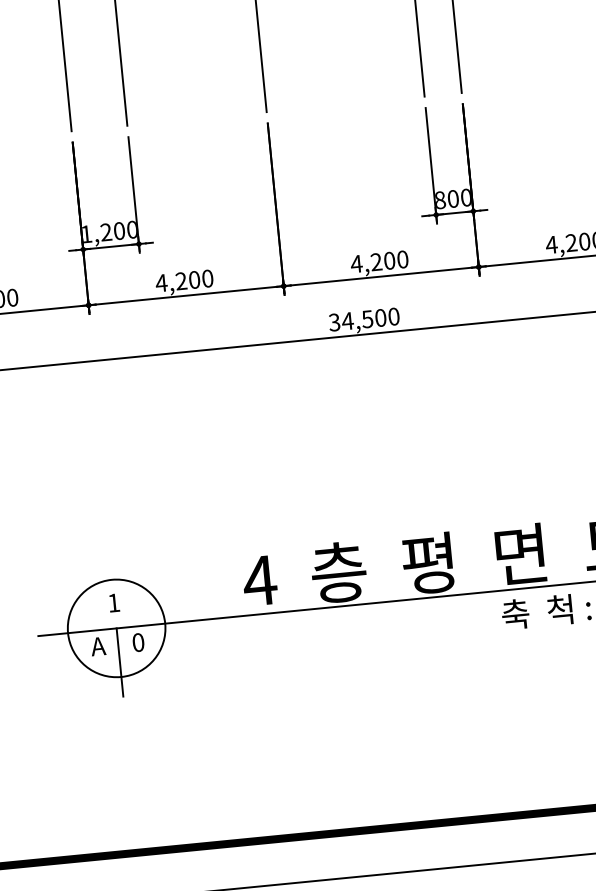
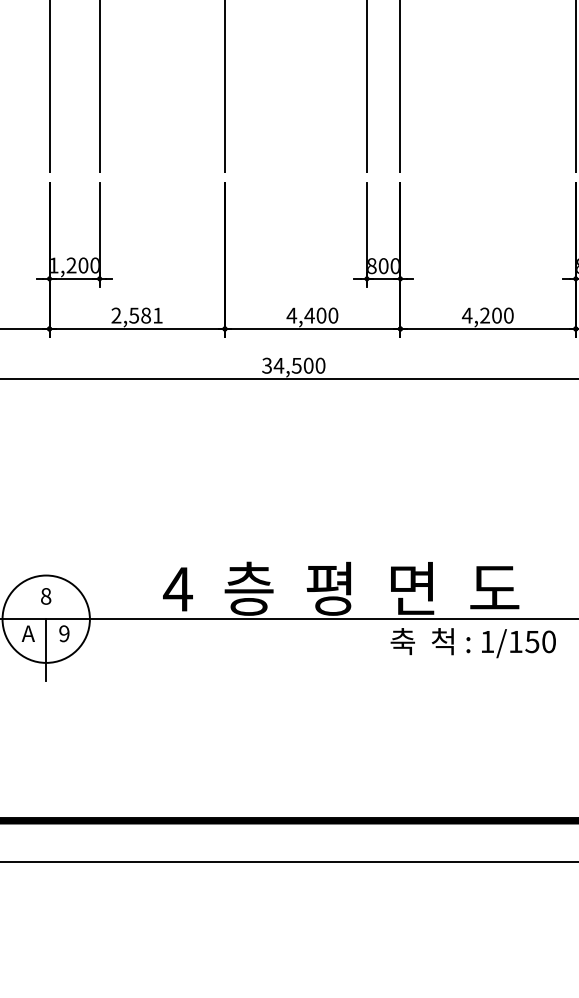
text: (376, 261) -> (309, 315), 4,200 -> 4,400
text: (183, 280) -> (136, 315), 4,200 -> 2,581
text: (114, 603) -> (46, 596), 1 -> 8
text: (138, 642) -> (64, 633), 0 -> 9

